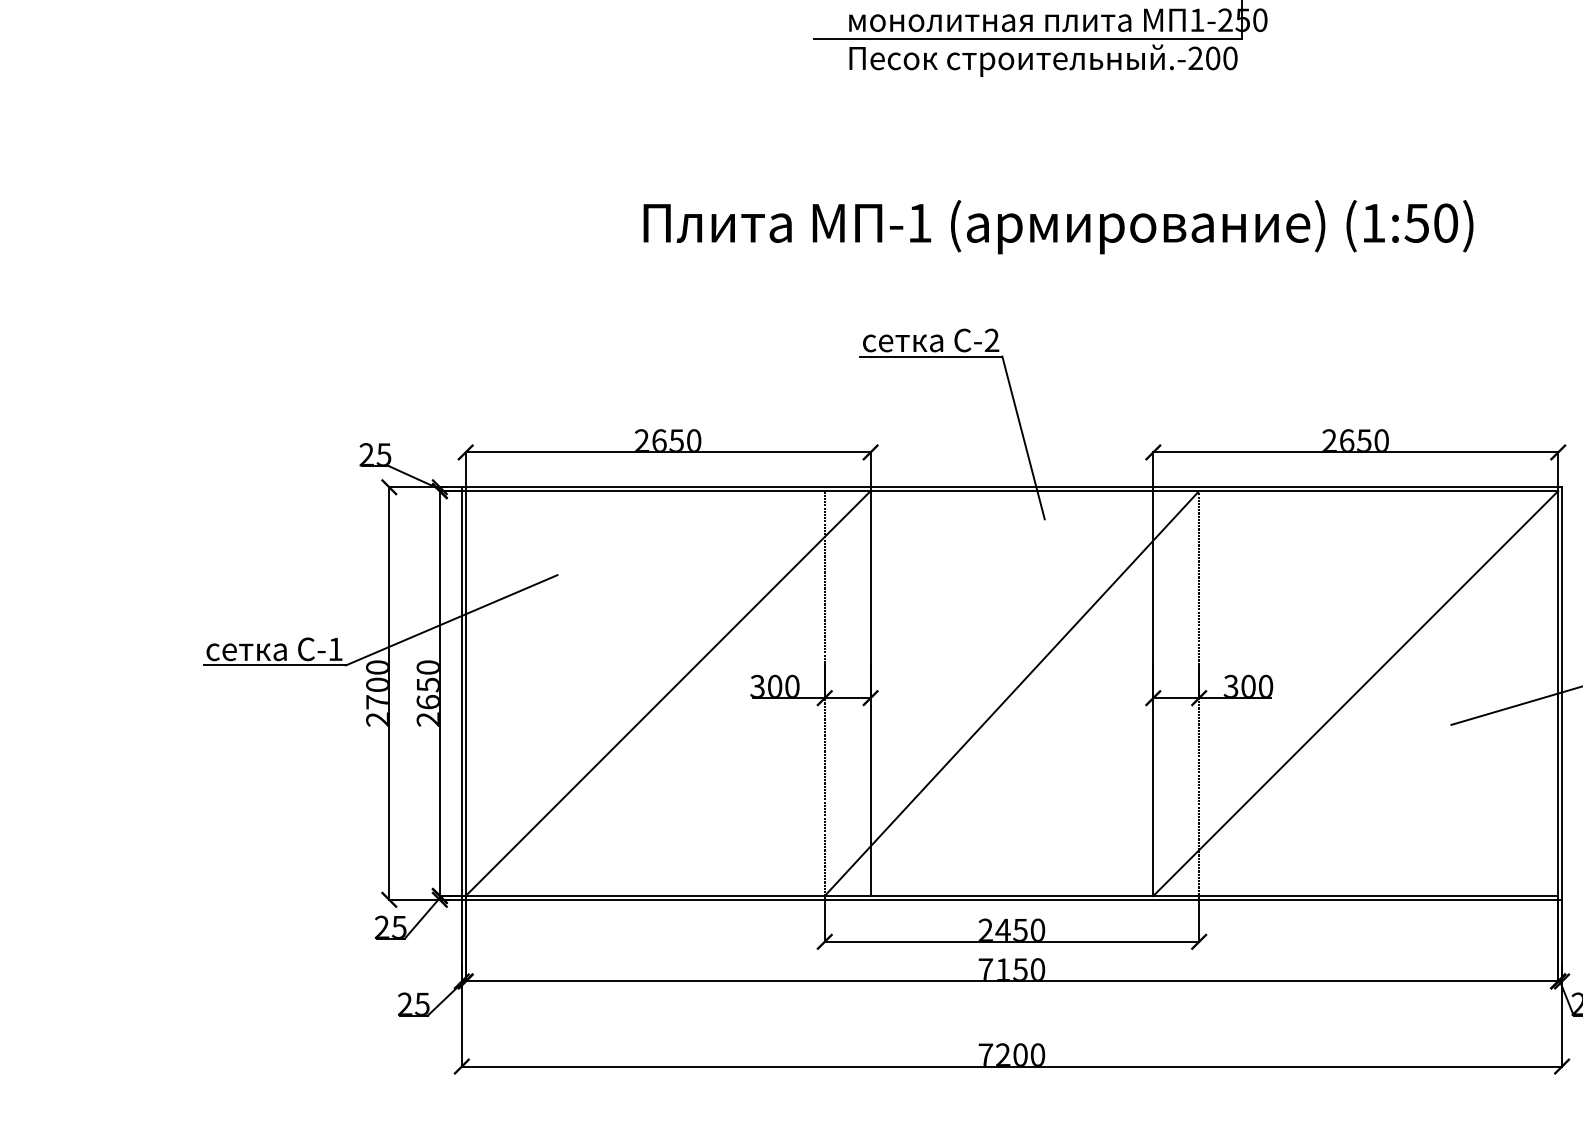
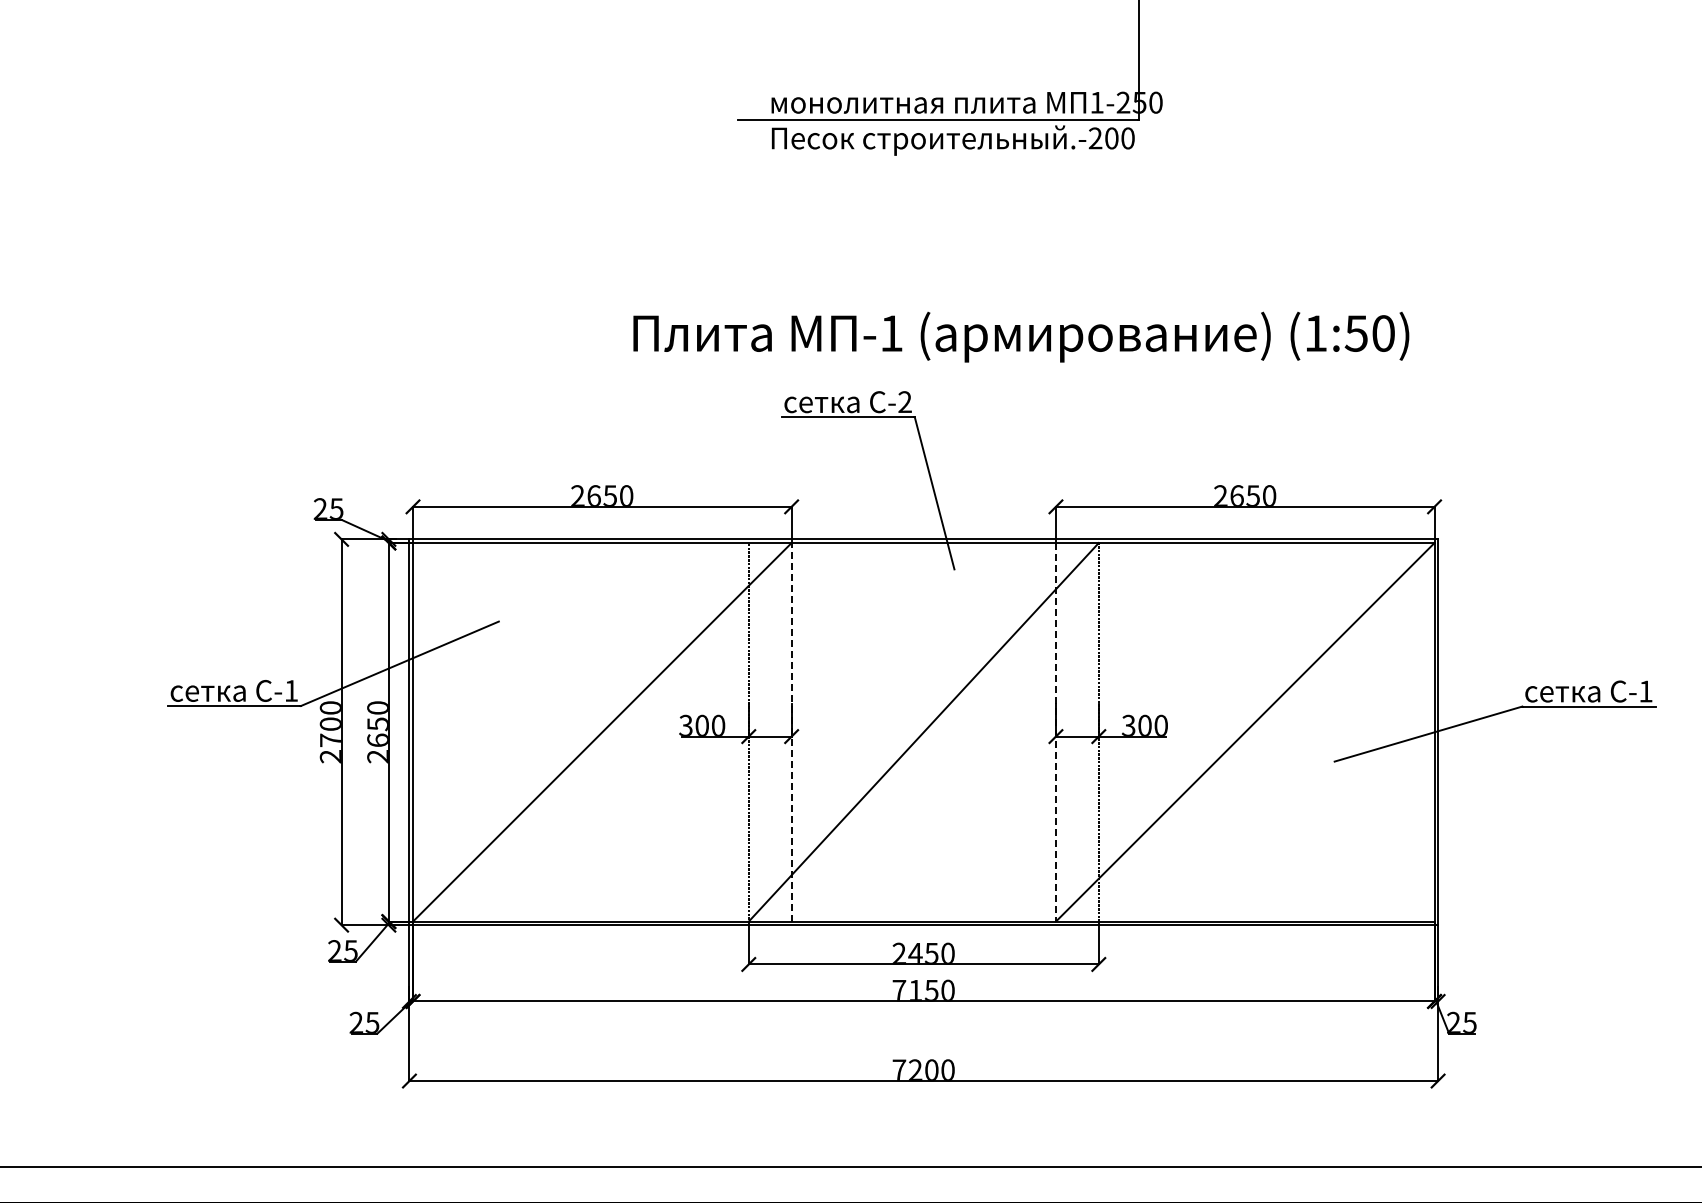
text: (1058, 226) -> (1021, 336), moved
line: (870, 692) -> (791, 731), solid -> dashed
line: (1152, 693) -> (1055, 732), solid -> dashed

